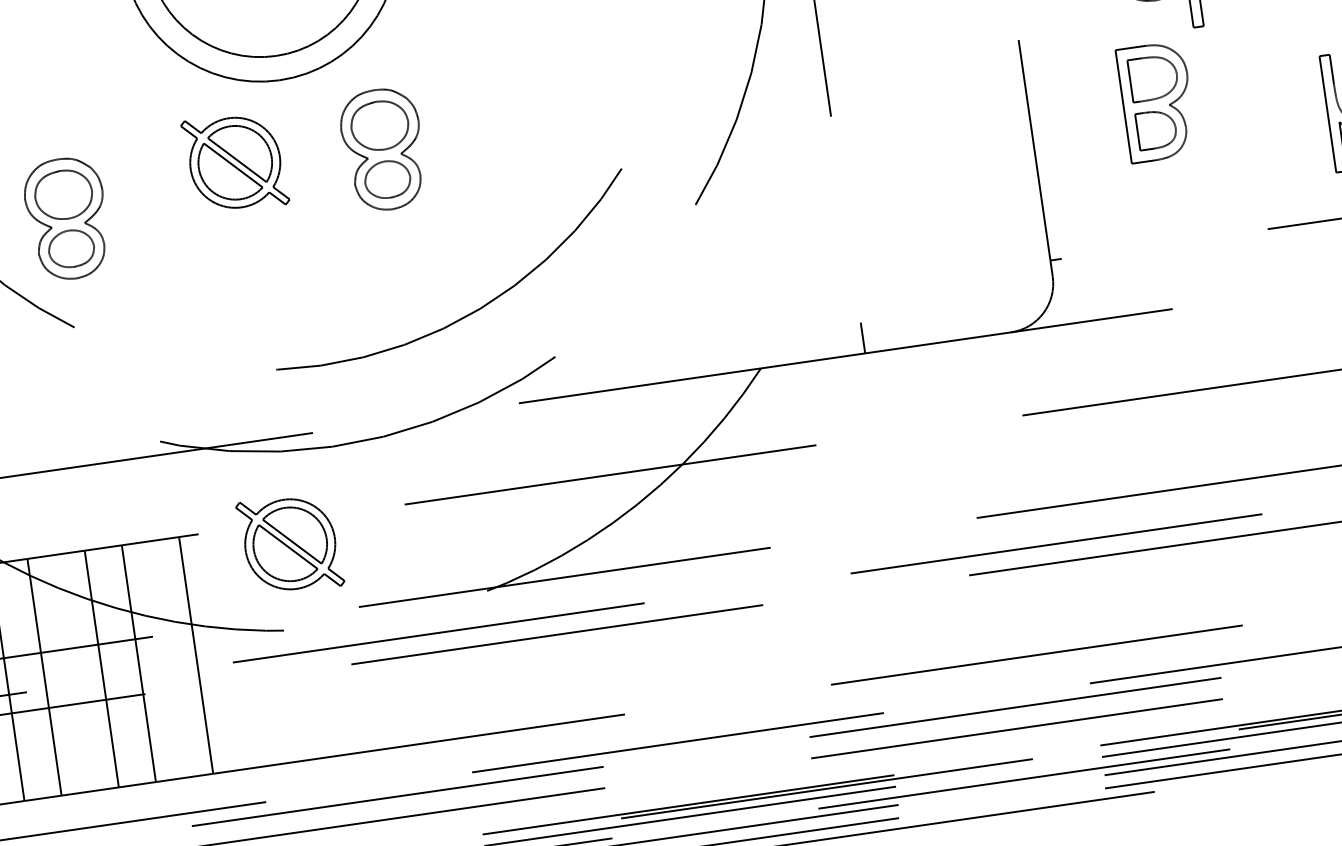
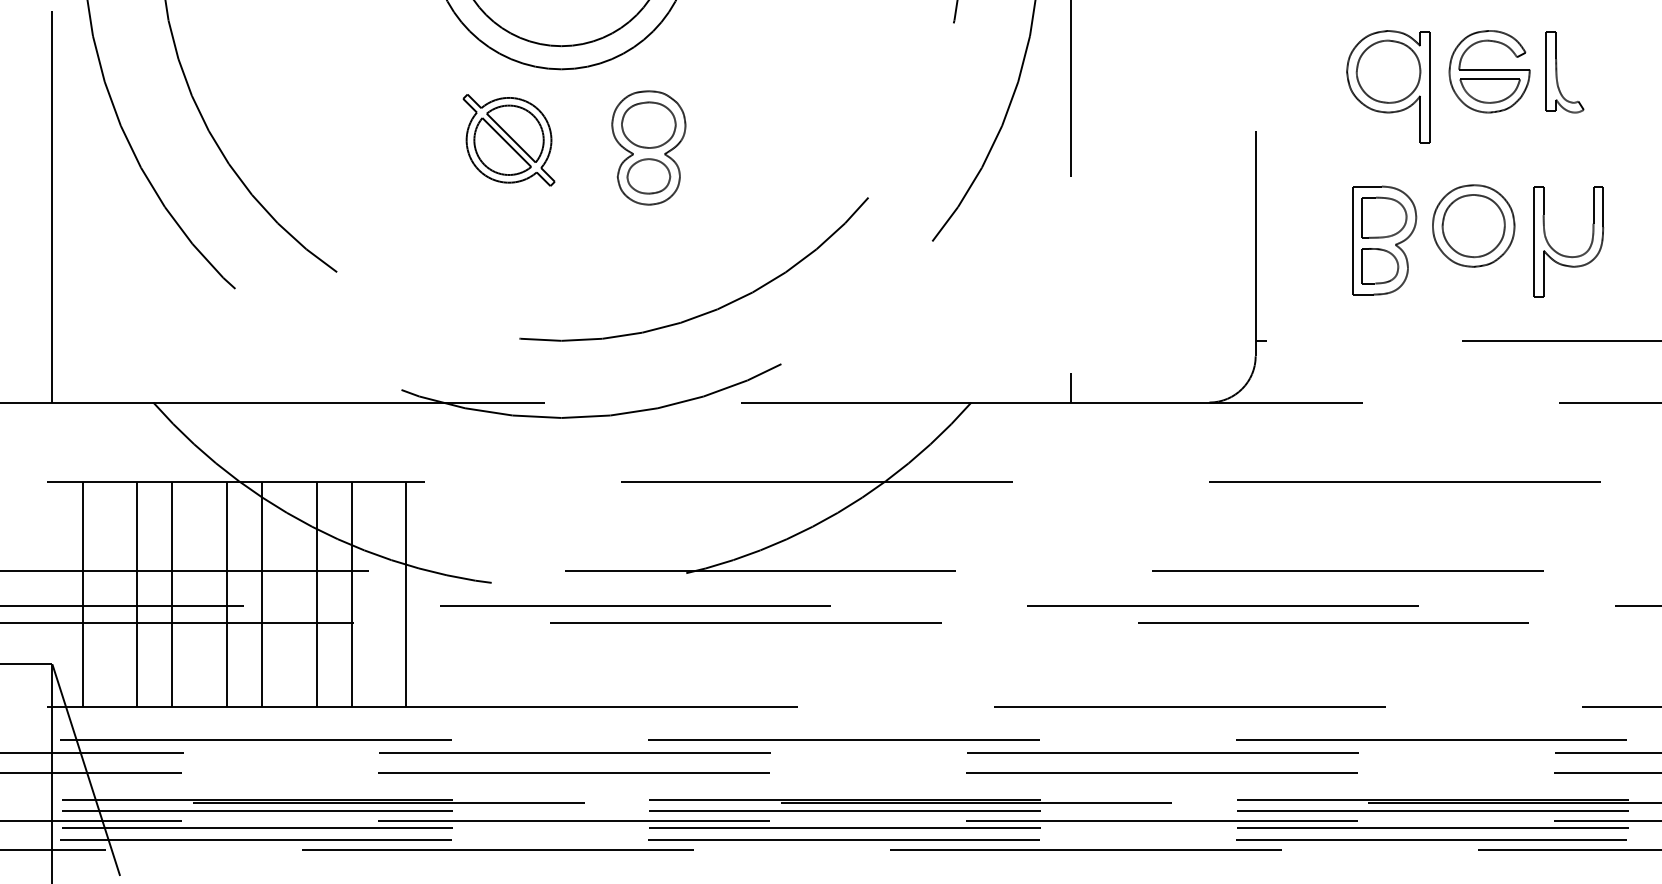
part: (1157, 102) -> (1384, 240), moved
part: (1261, 106) -> (1473, 225), added
part: (66, 218) -> (344, 169), removed
part: (289, 544) -> (508, 503), removed

